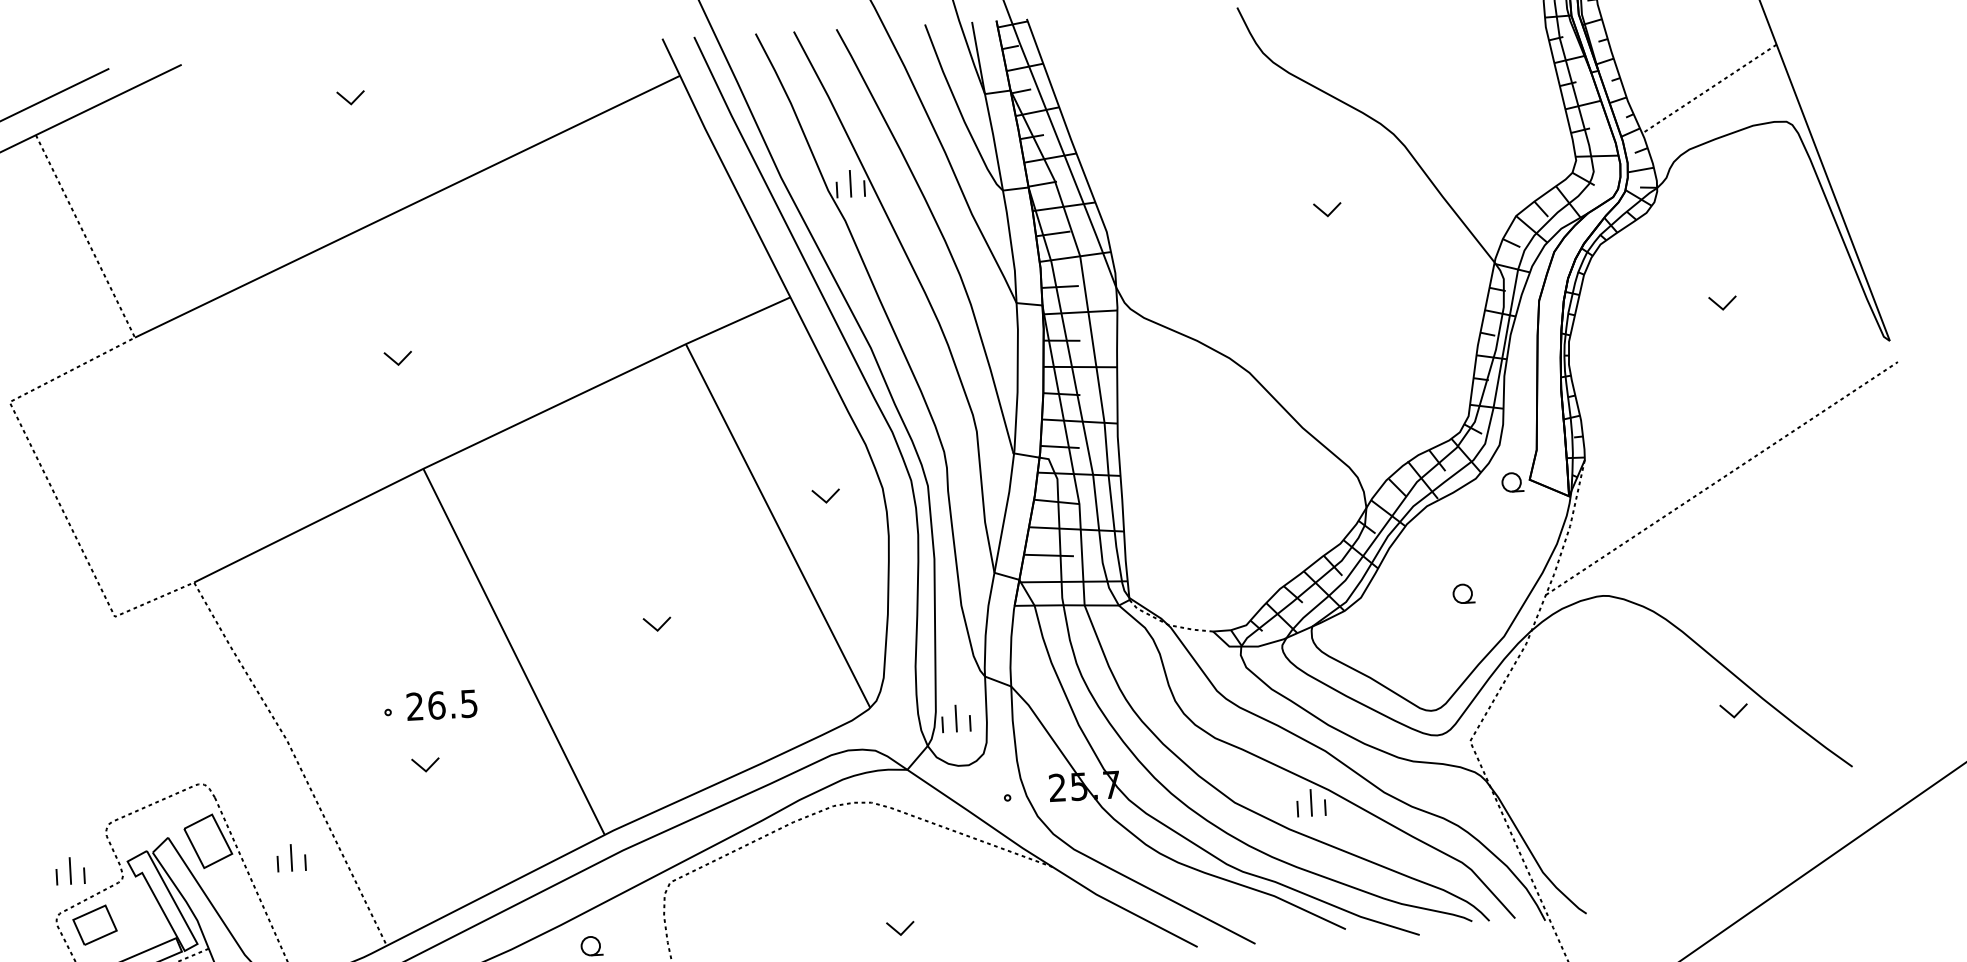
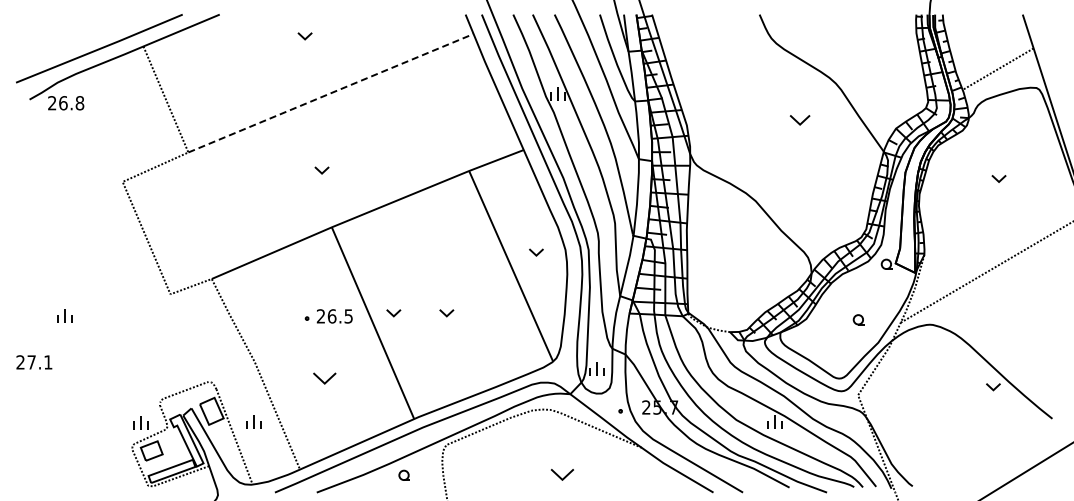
line: (408, 207) -> (331, 93), solid -> dashed
part: (1326, 210) -> (799, 120), size x1.4
part: (553, 630) -> (393, 313), added
part: (429, 706) -> (328, 316), moved
part: (425, 765) -> (324, 378), size x1.6
part: (900, 929) -> (562, 475), size x1.6

